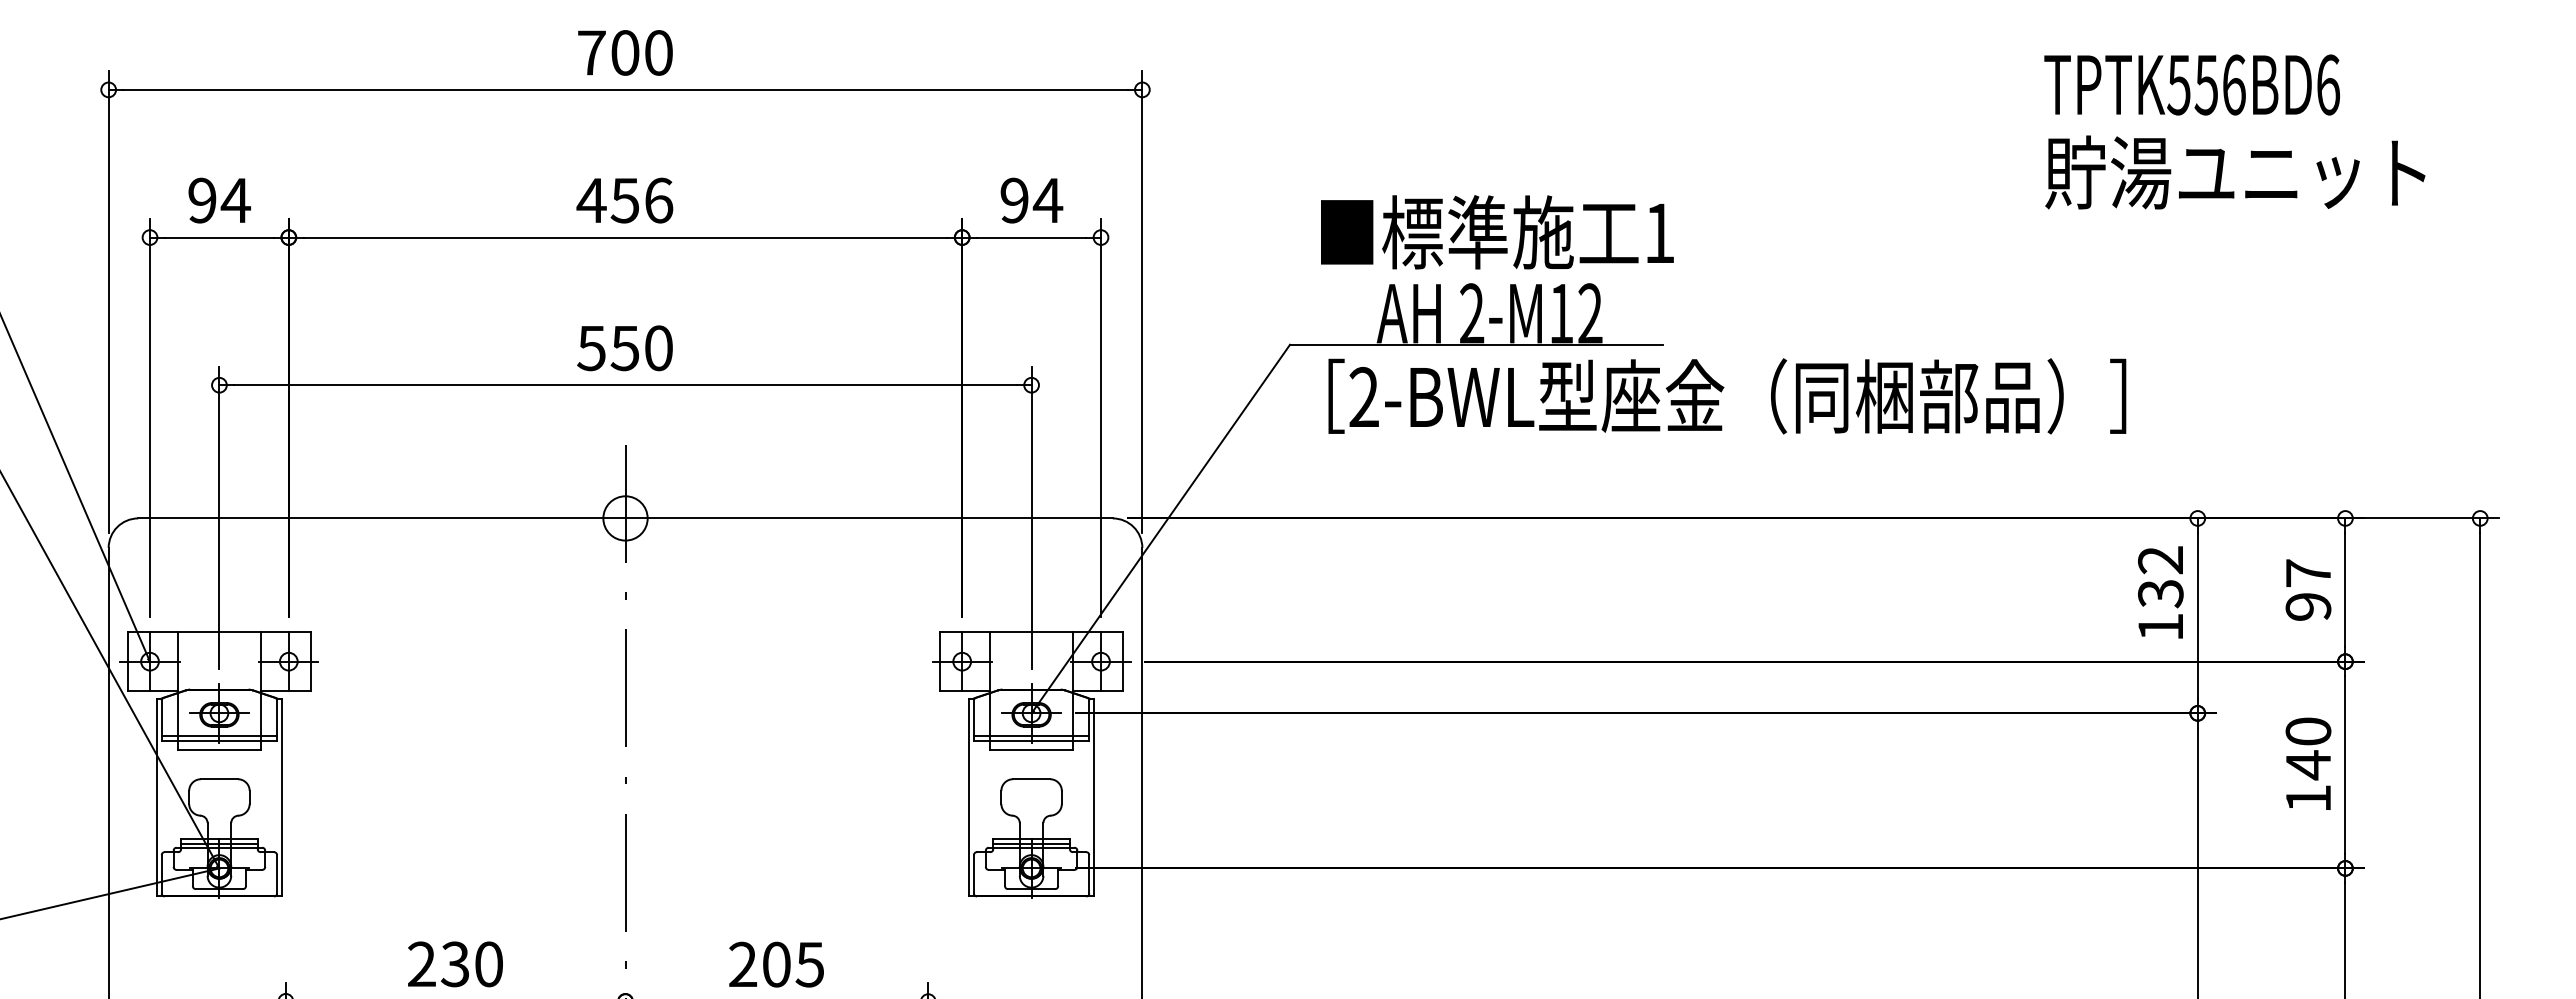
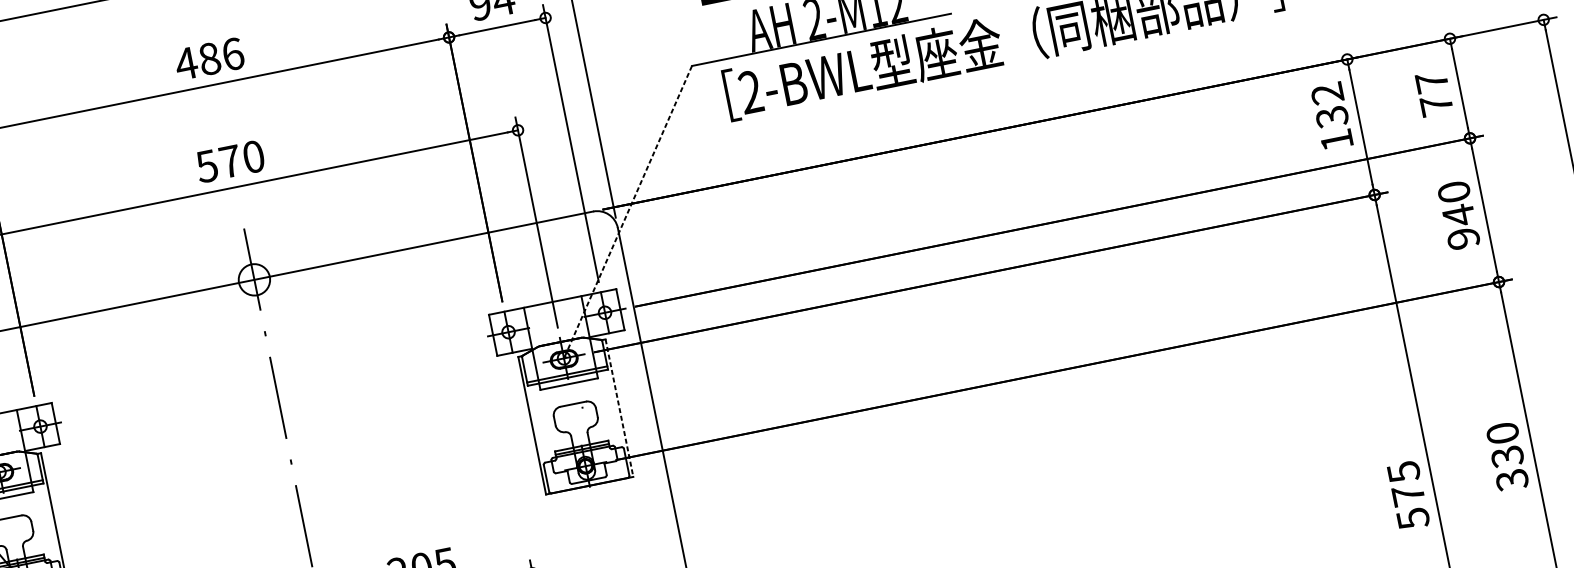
text: (624, 200) -> (209, 58), 456 -> 486
text: (624, 348) -> (229, 161), 550 -> 570
line: (1160, 529) -> (627, 212), solid -> dashed
text: (2308, 606) -> (1436, 105), 97 -> 77
line: (1094, 797) -> (619, 408), solid -> dashed
text: (2308, 798) -> (1463, 238), 140 -> 940

